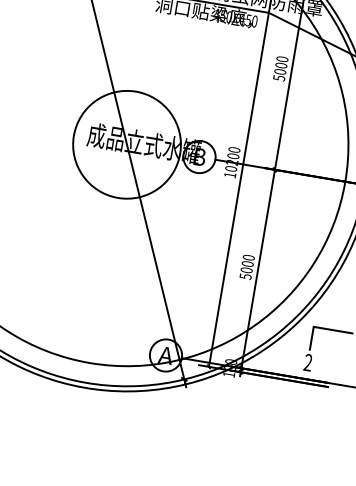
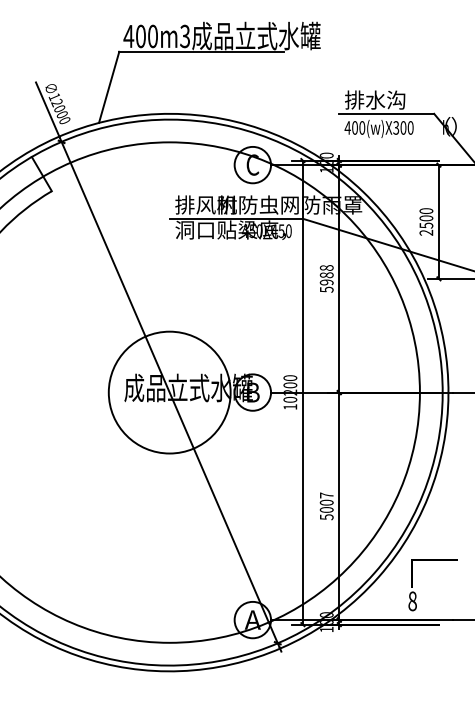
text: (281, 65) -> (326, 275), 5000 -> 5988
text: (248, 257) -> (326, 495), 5000 -> 5007
text: (308, 362) -> (412, 601), 2 -> 8

